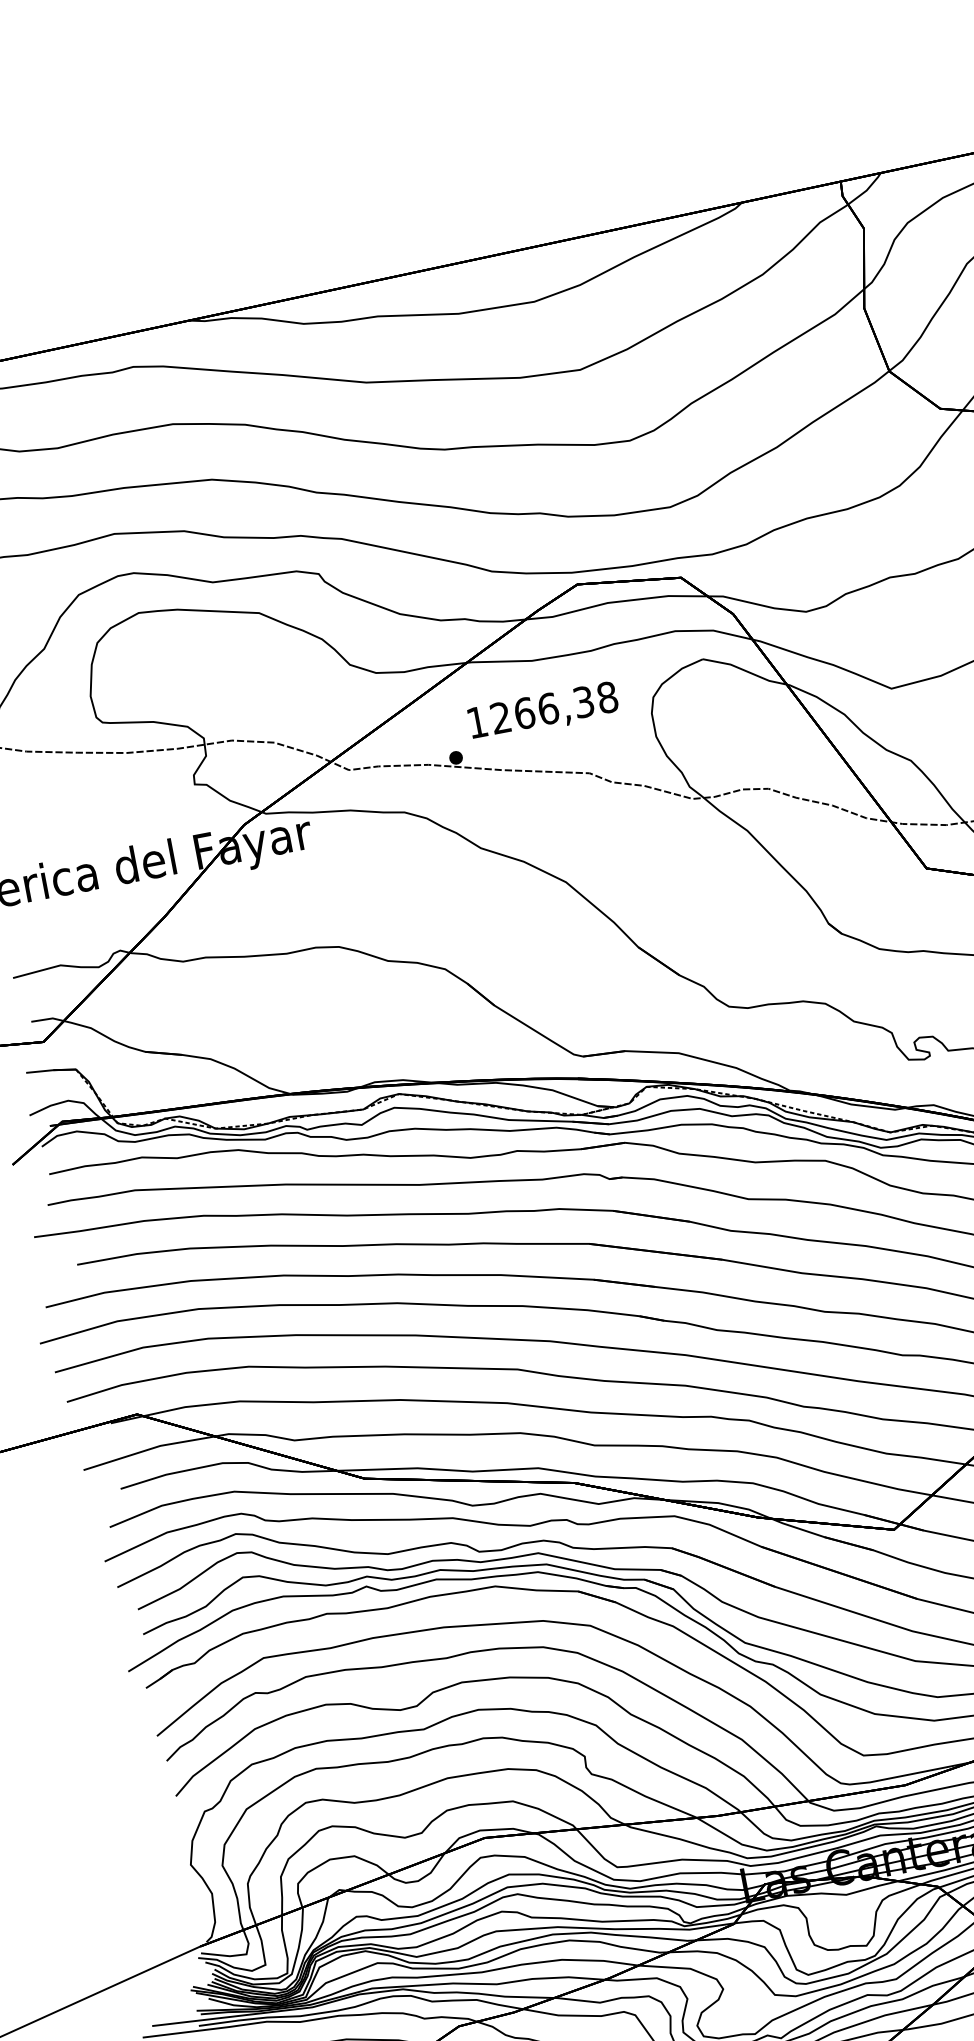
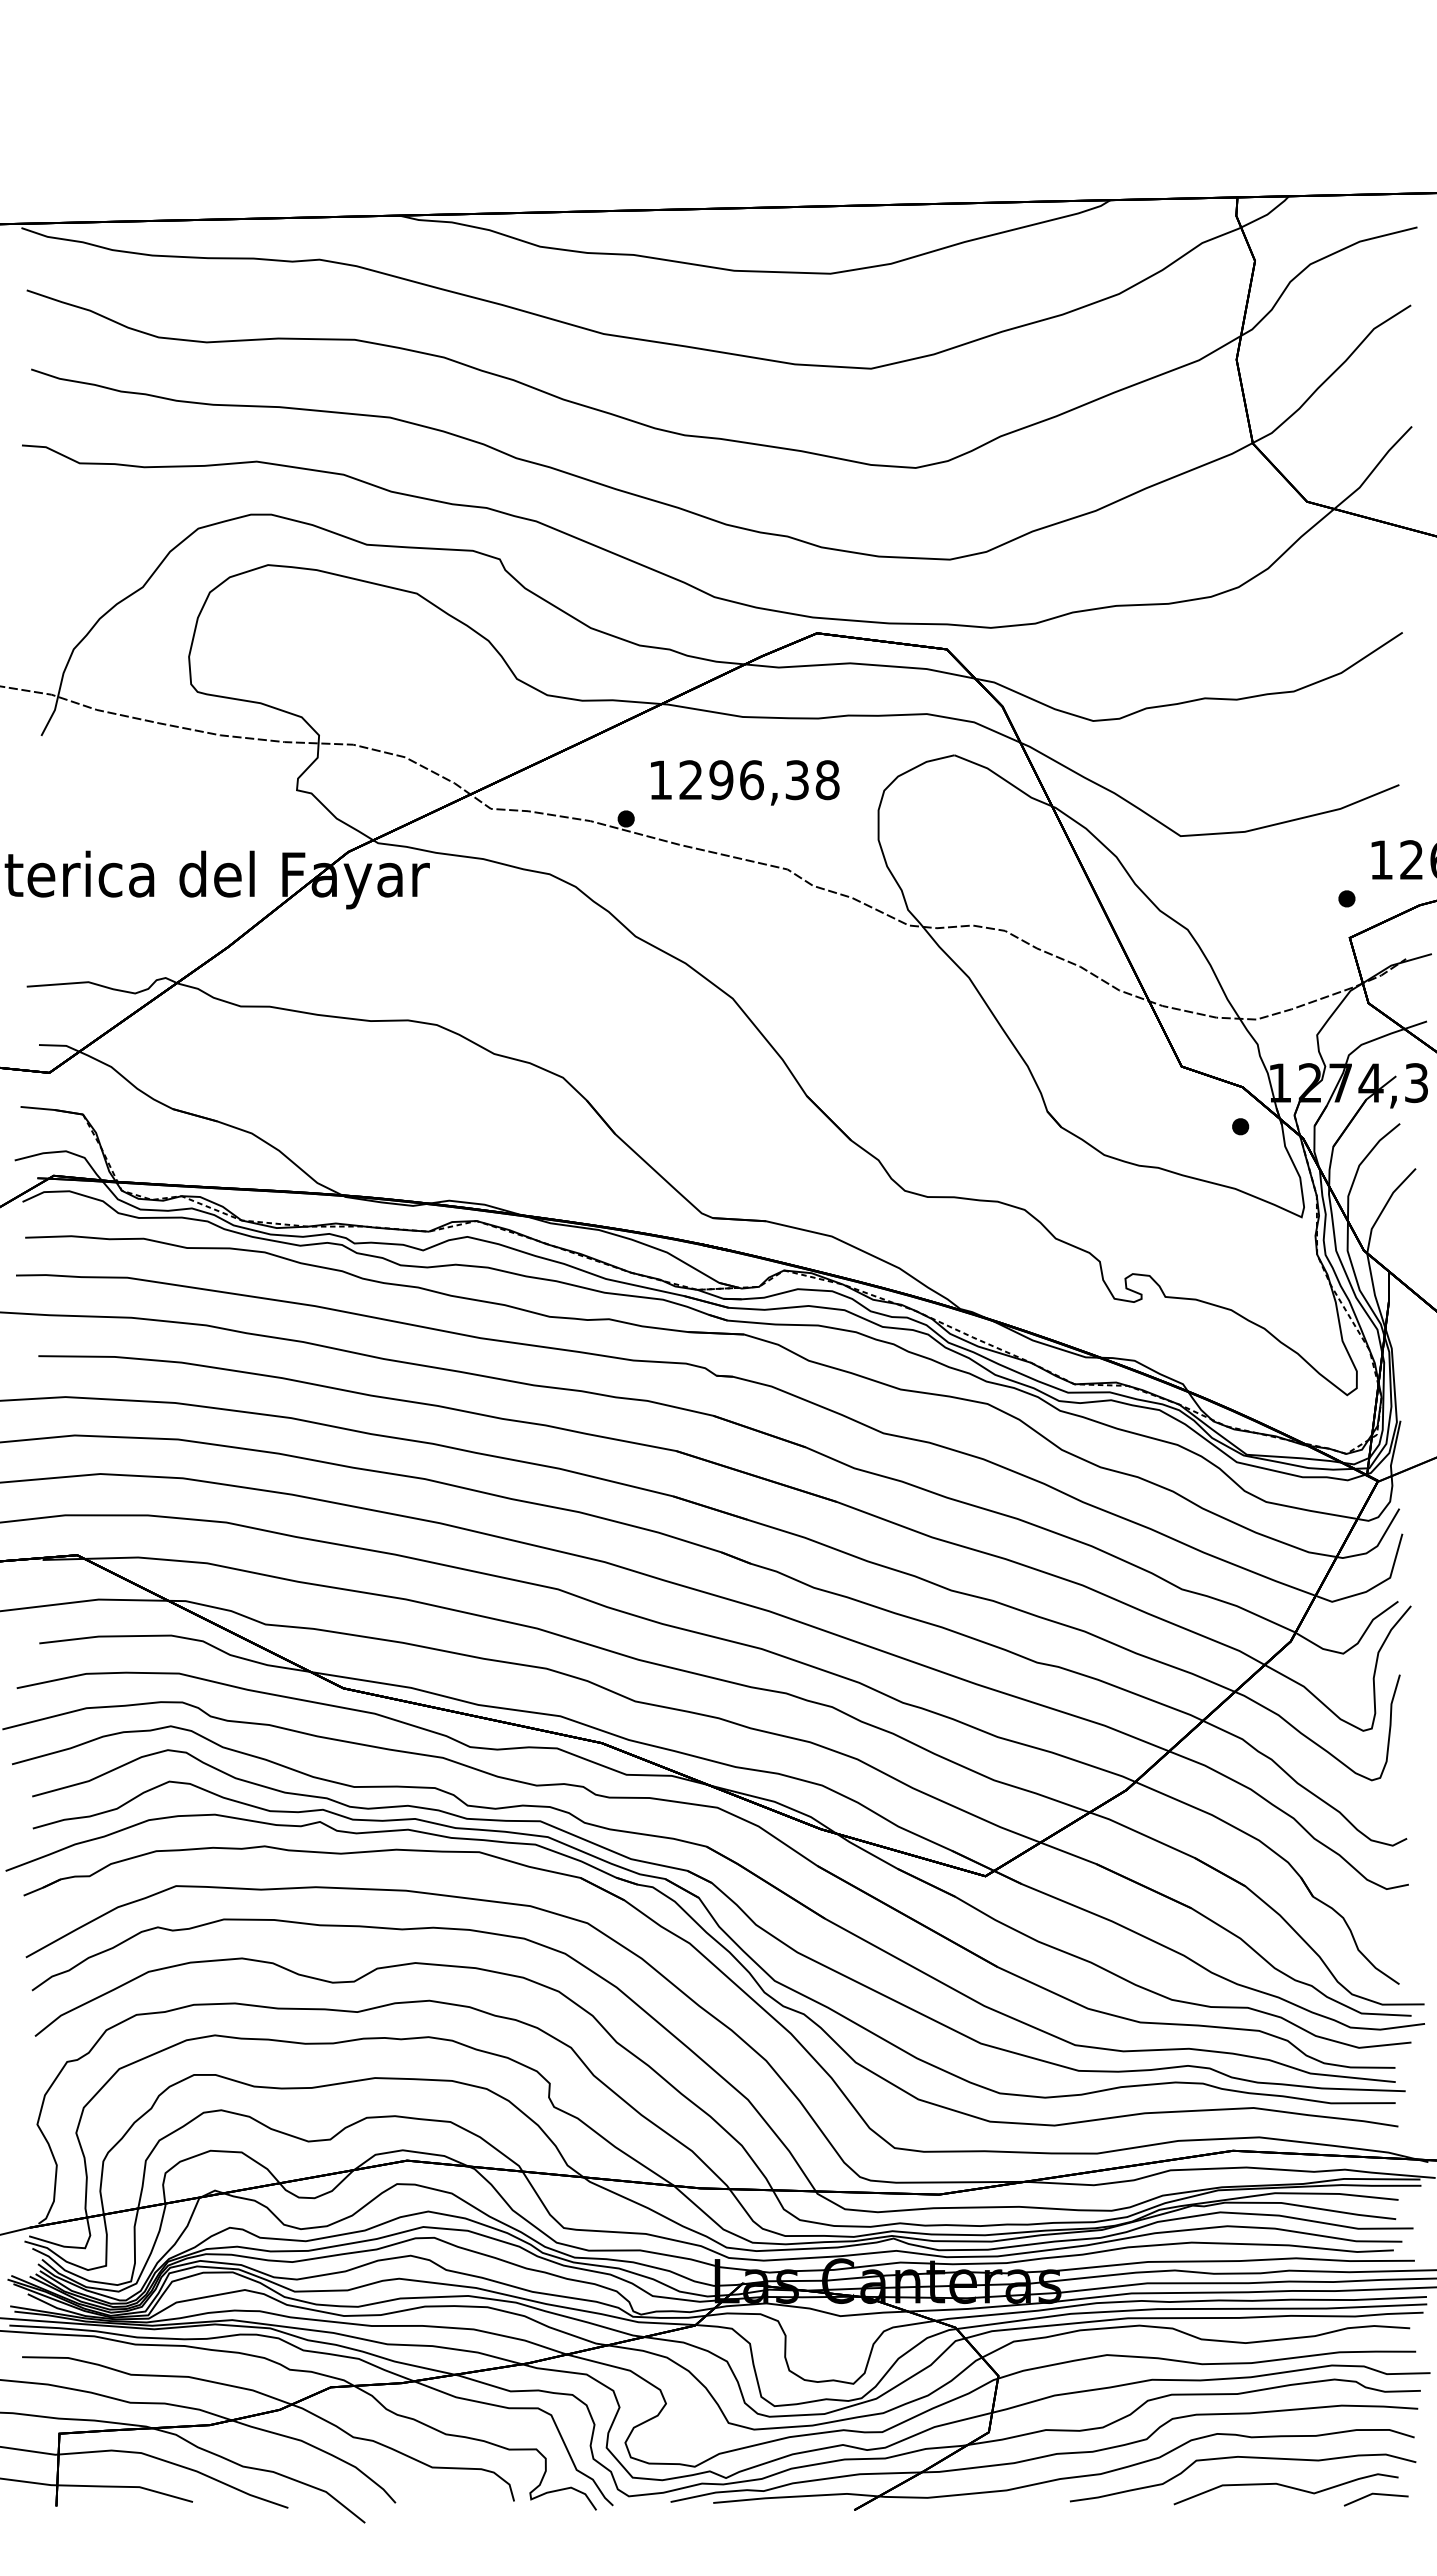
text: (524, 713) -> (721, 780), 1266,38 -> 1296,38

